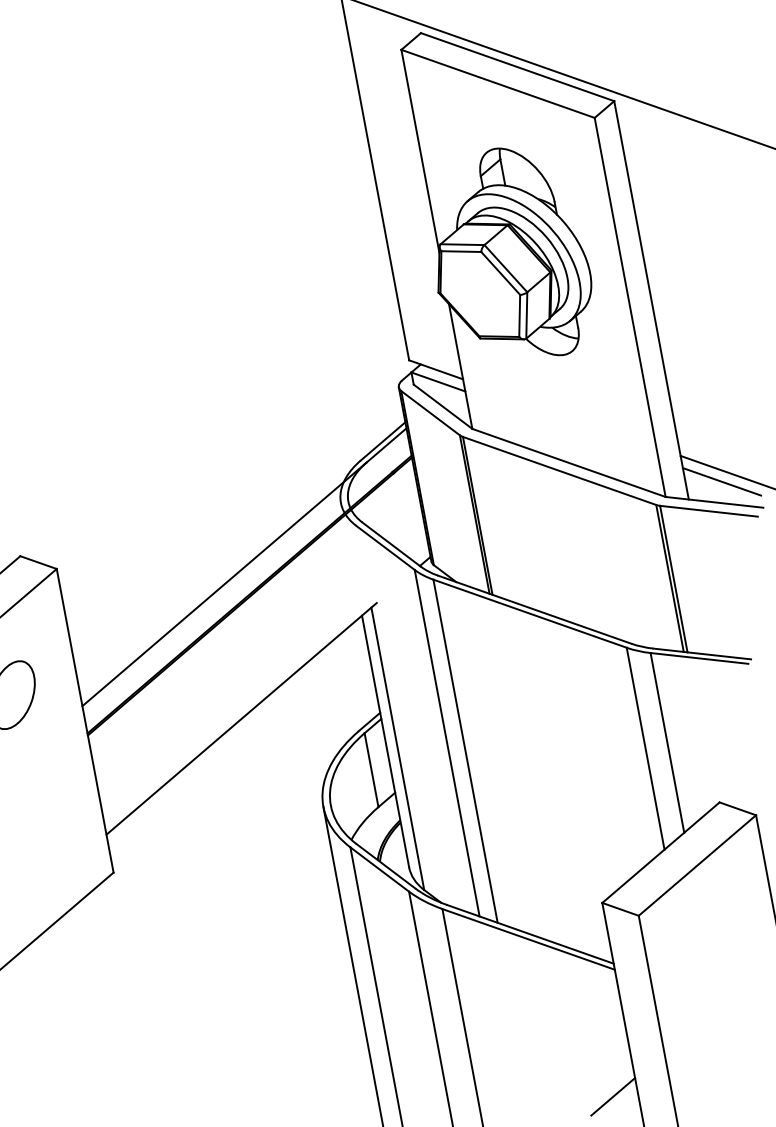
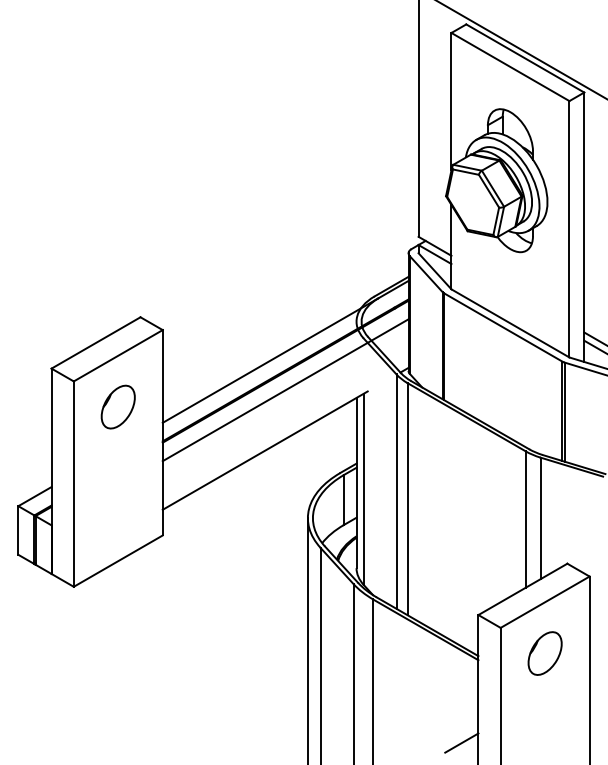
line: (254, 624) -> (285, 390), added
part: (710, 941) -> (544, 653), added

